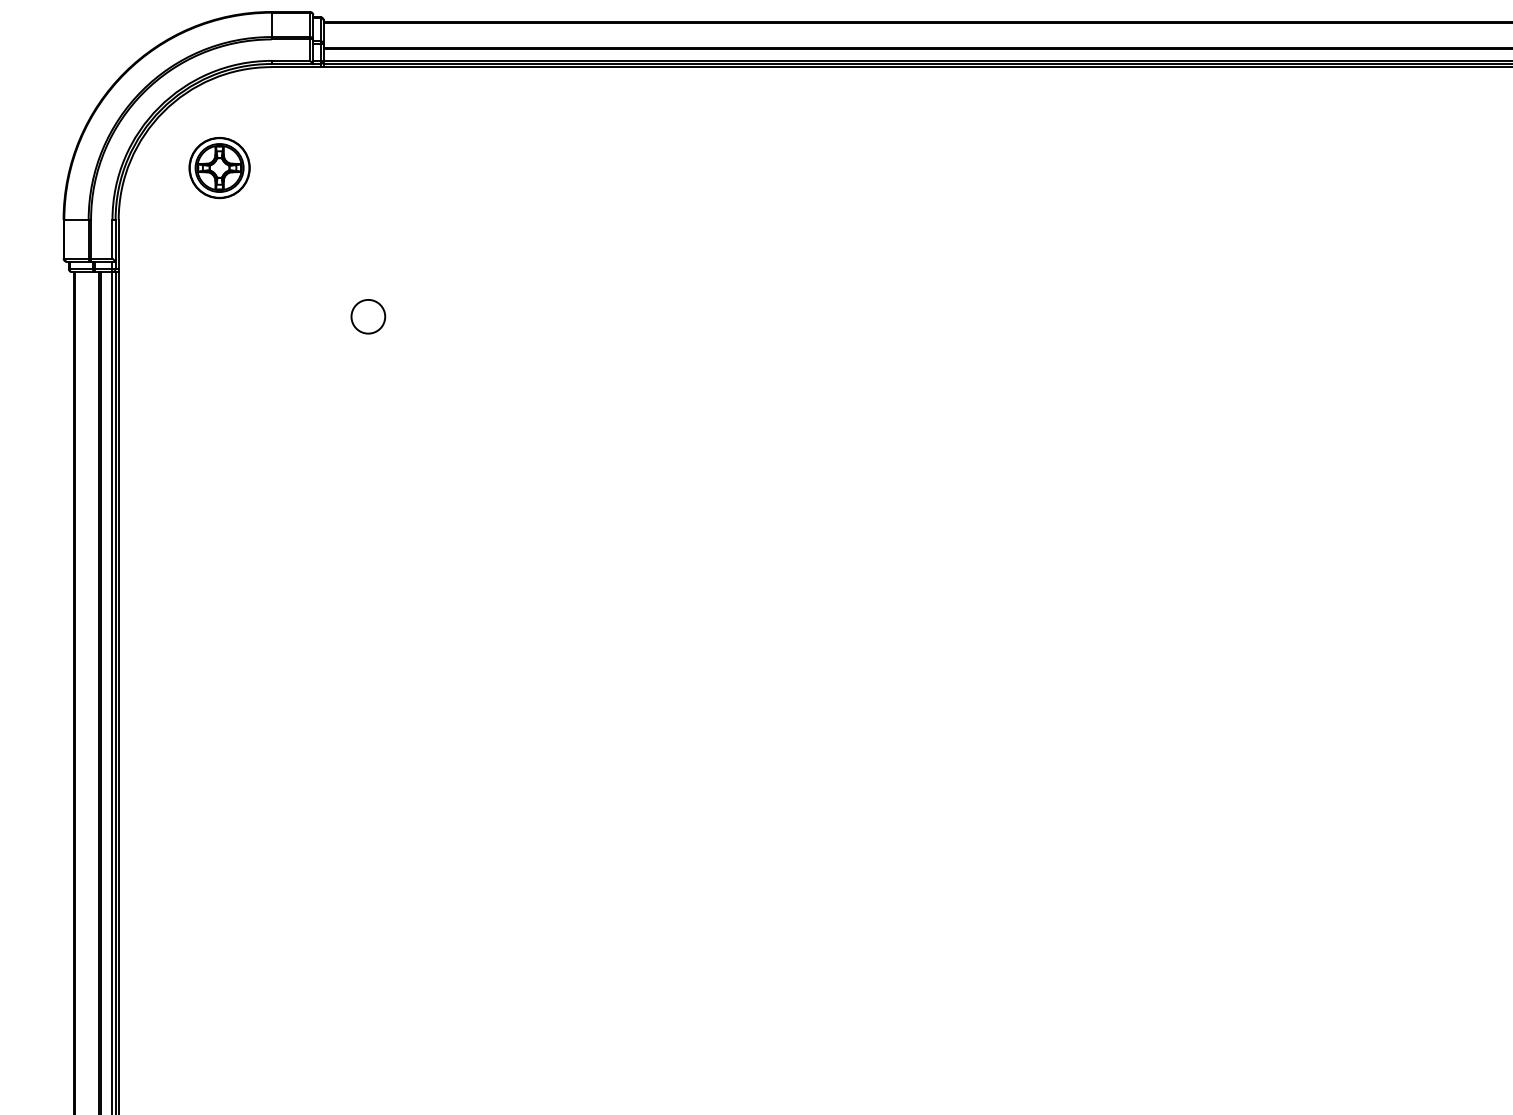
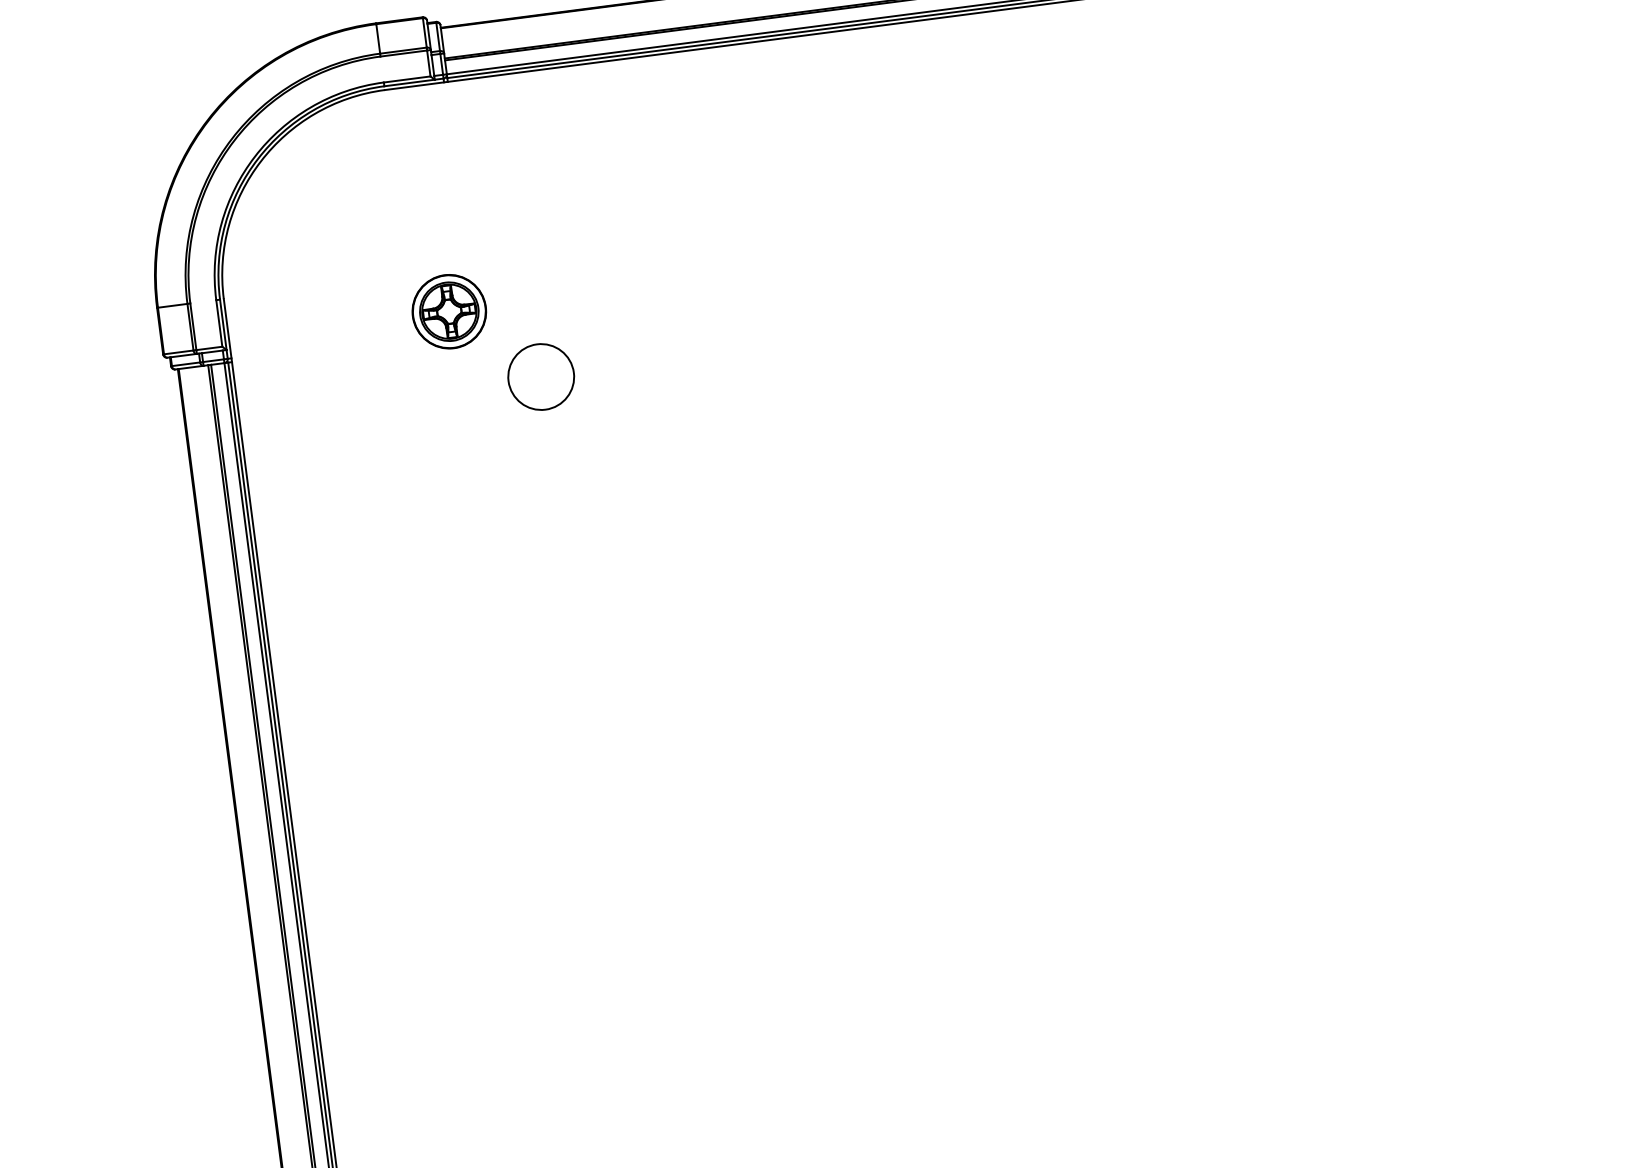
part: (219, 168) -> (449, 312), moved
circle: (368, 316) -> (541, 376), size x1.6

